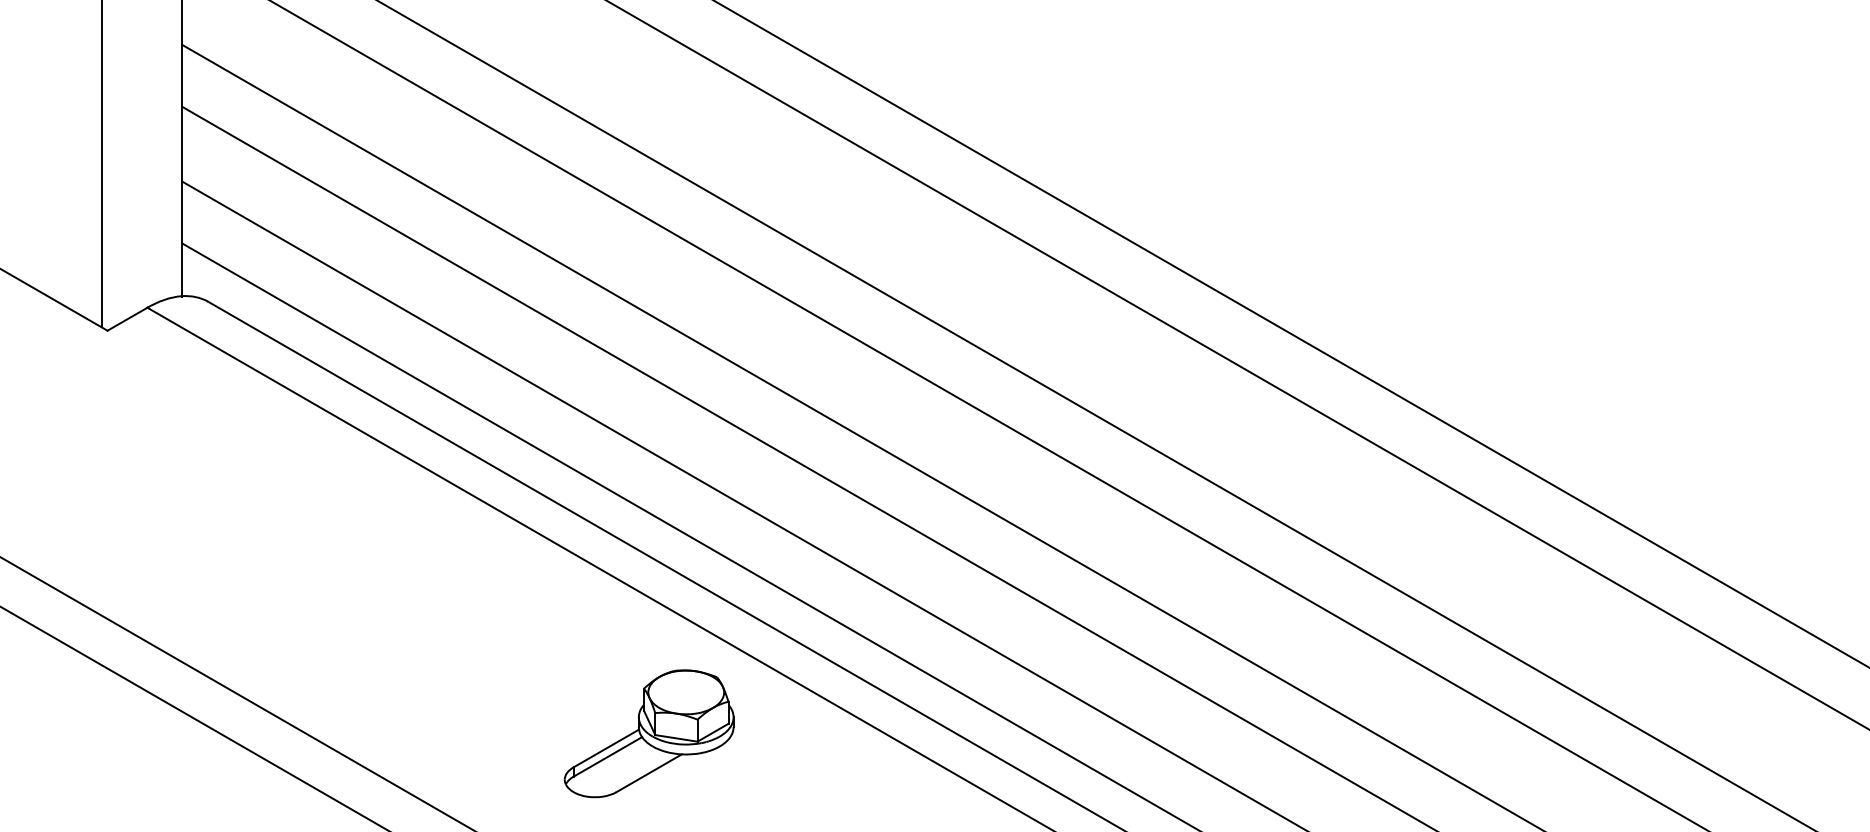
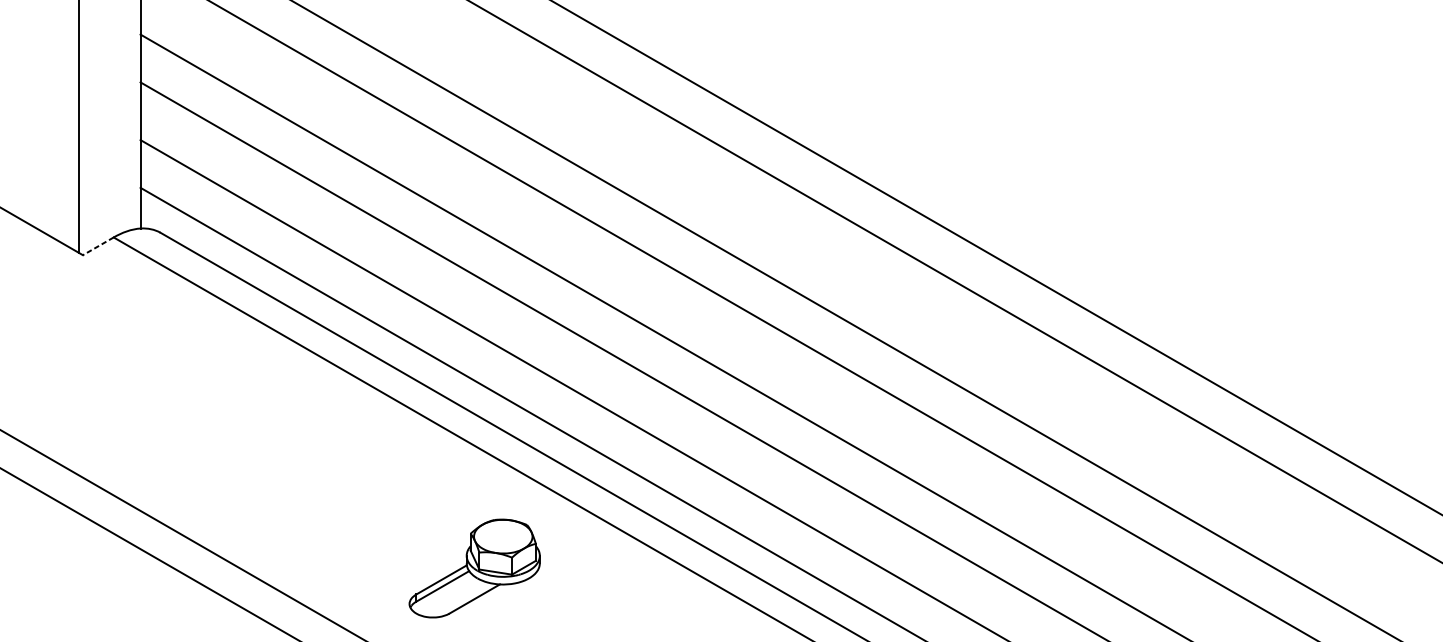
line: (127, 319) -> (98, 246), solid -> dashed
part: (648, 733) -> (474, 568), moved

